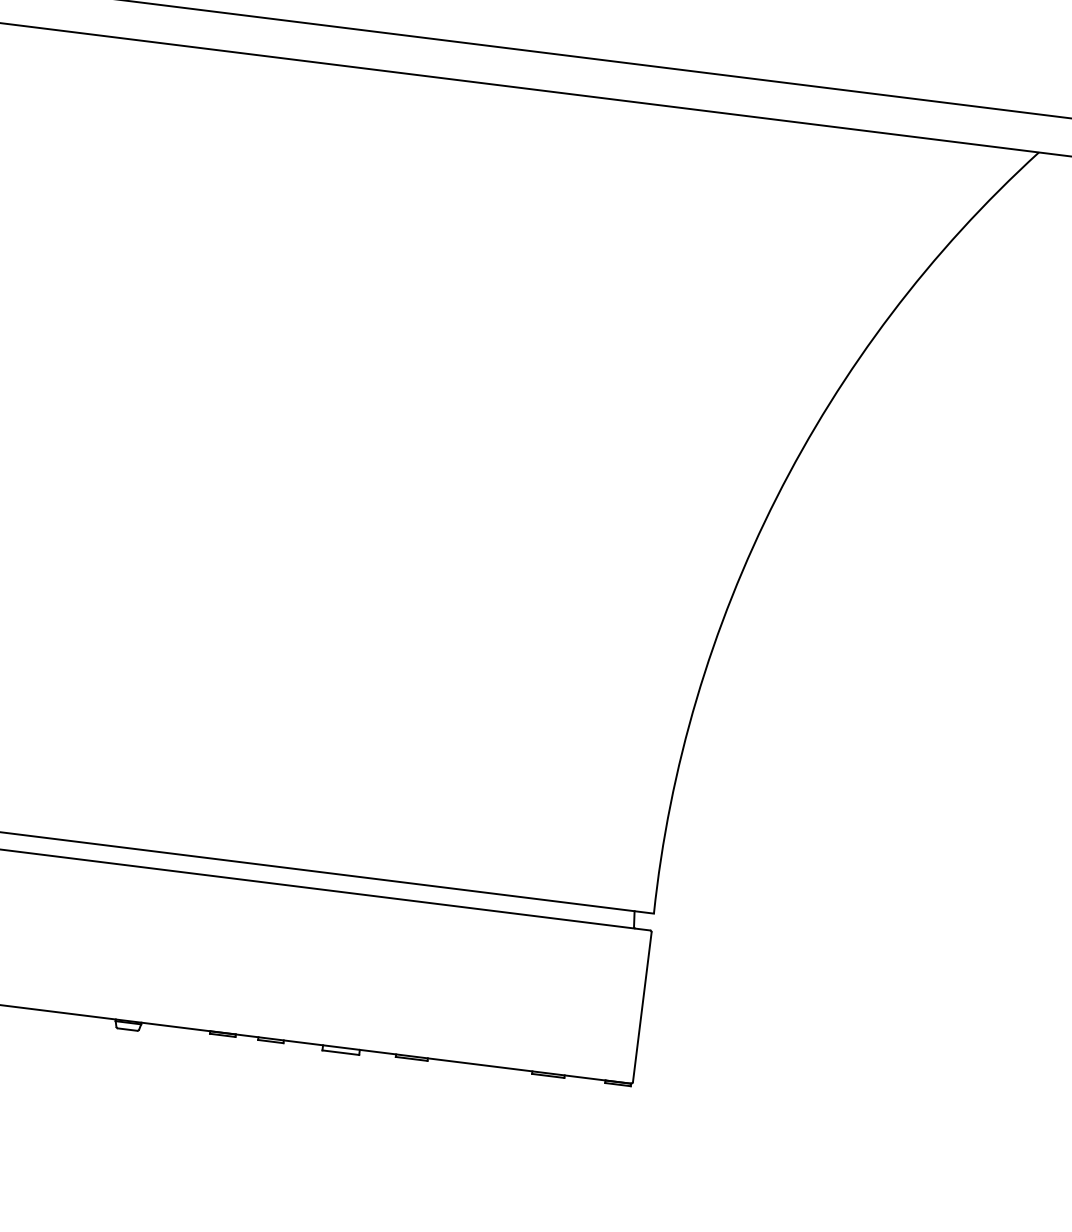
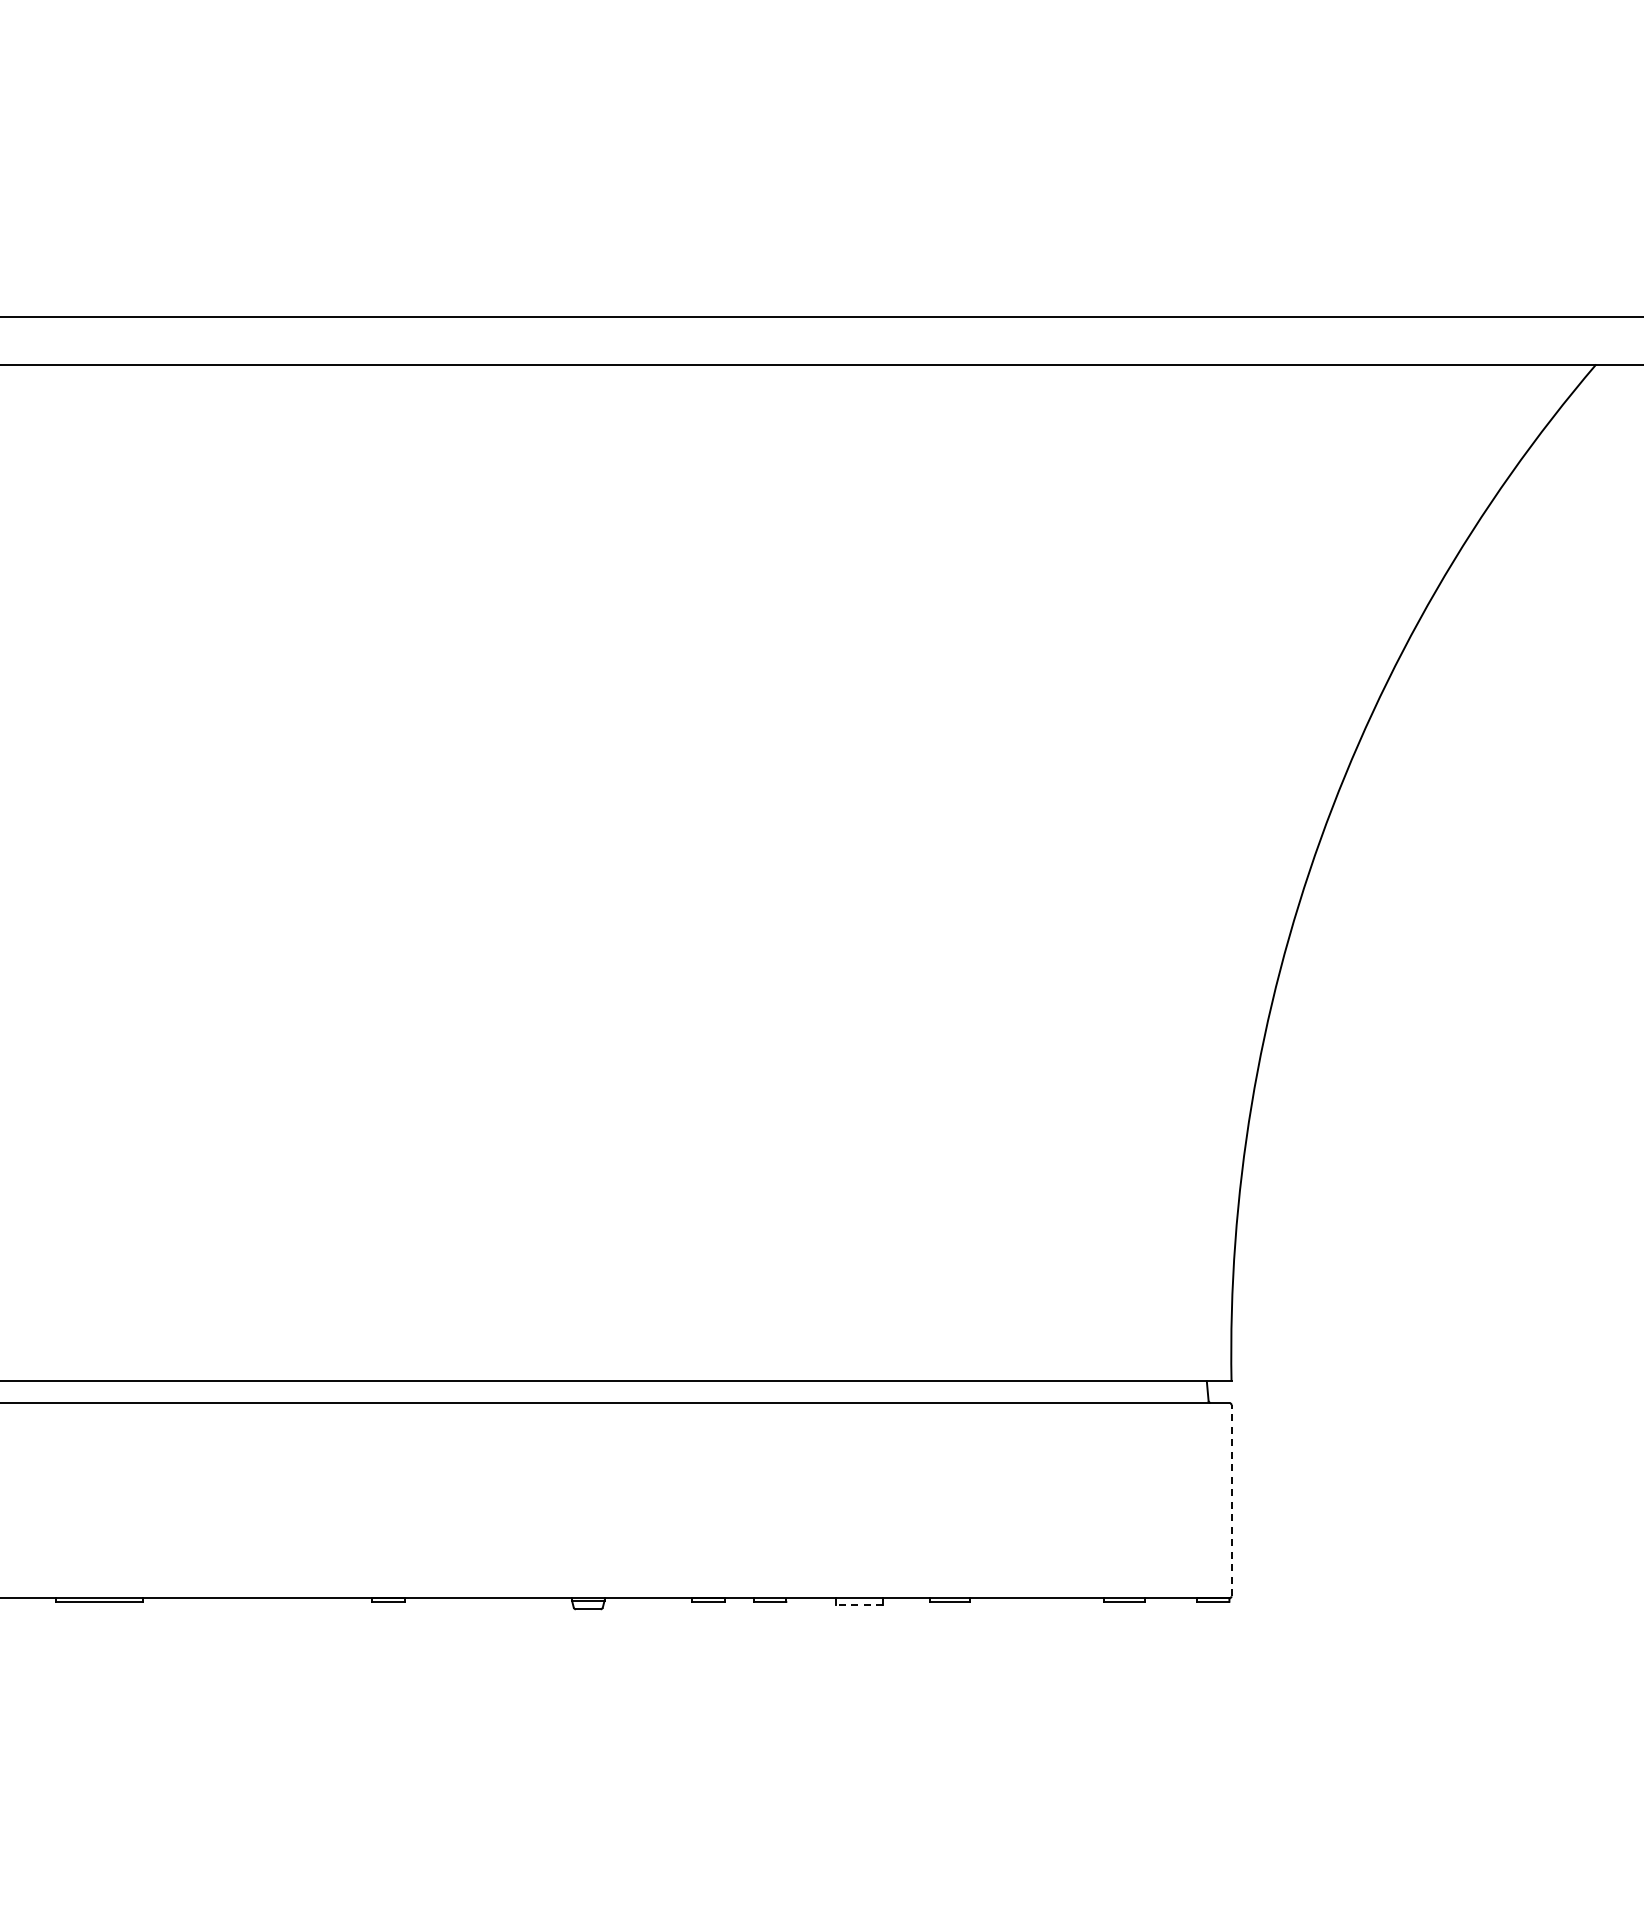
line: (642, 1007) -> (1231, 1500), solid -> dashed
line: (340, 1052) -> (859, 1604), solid -> dashed

